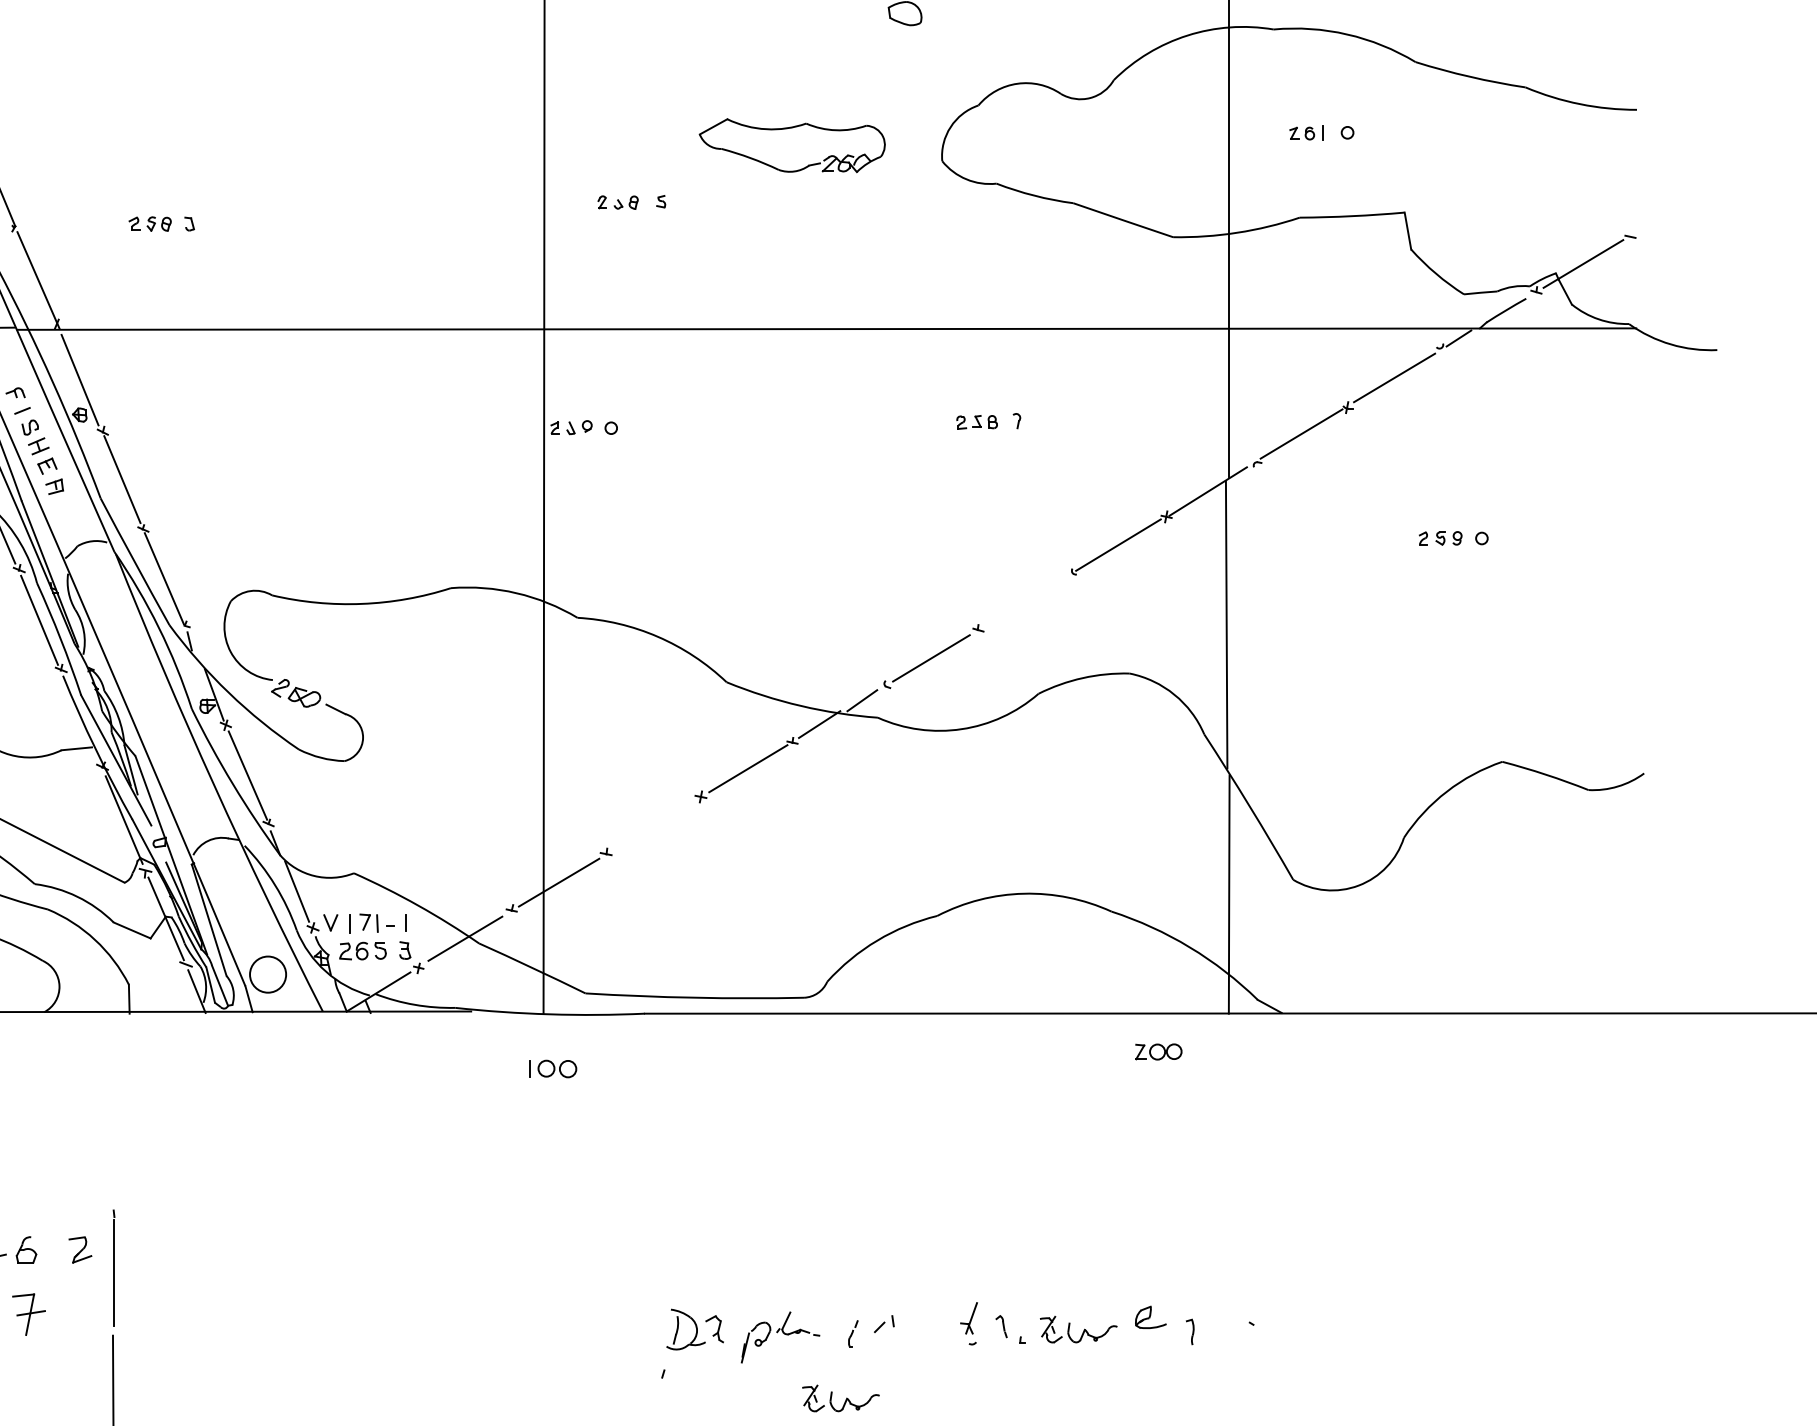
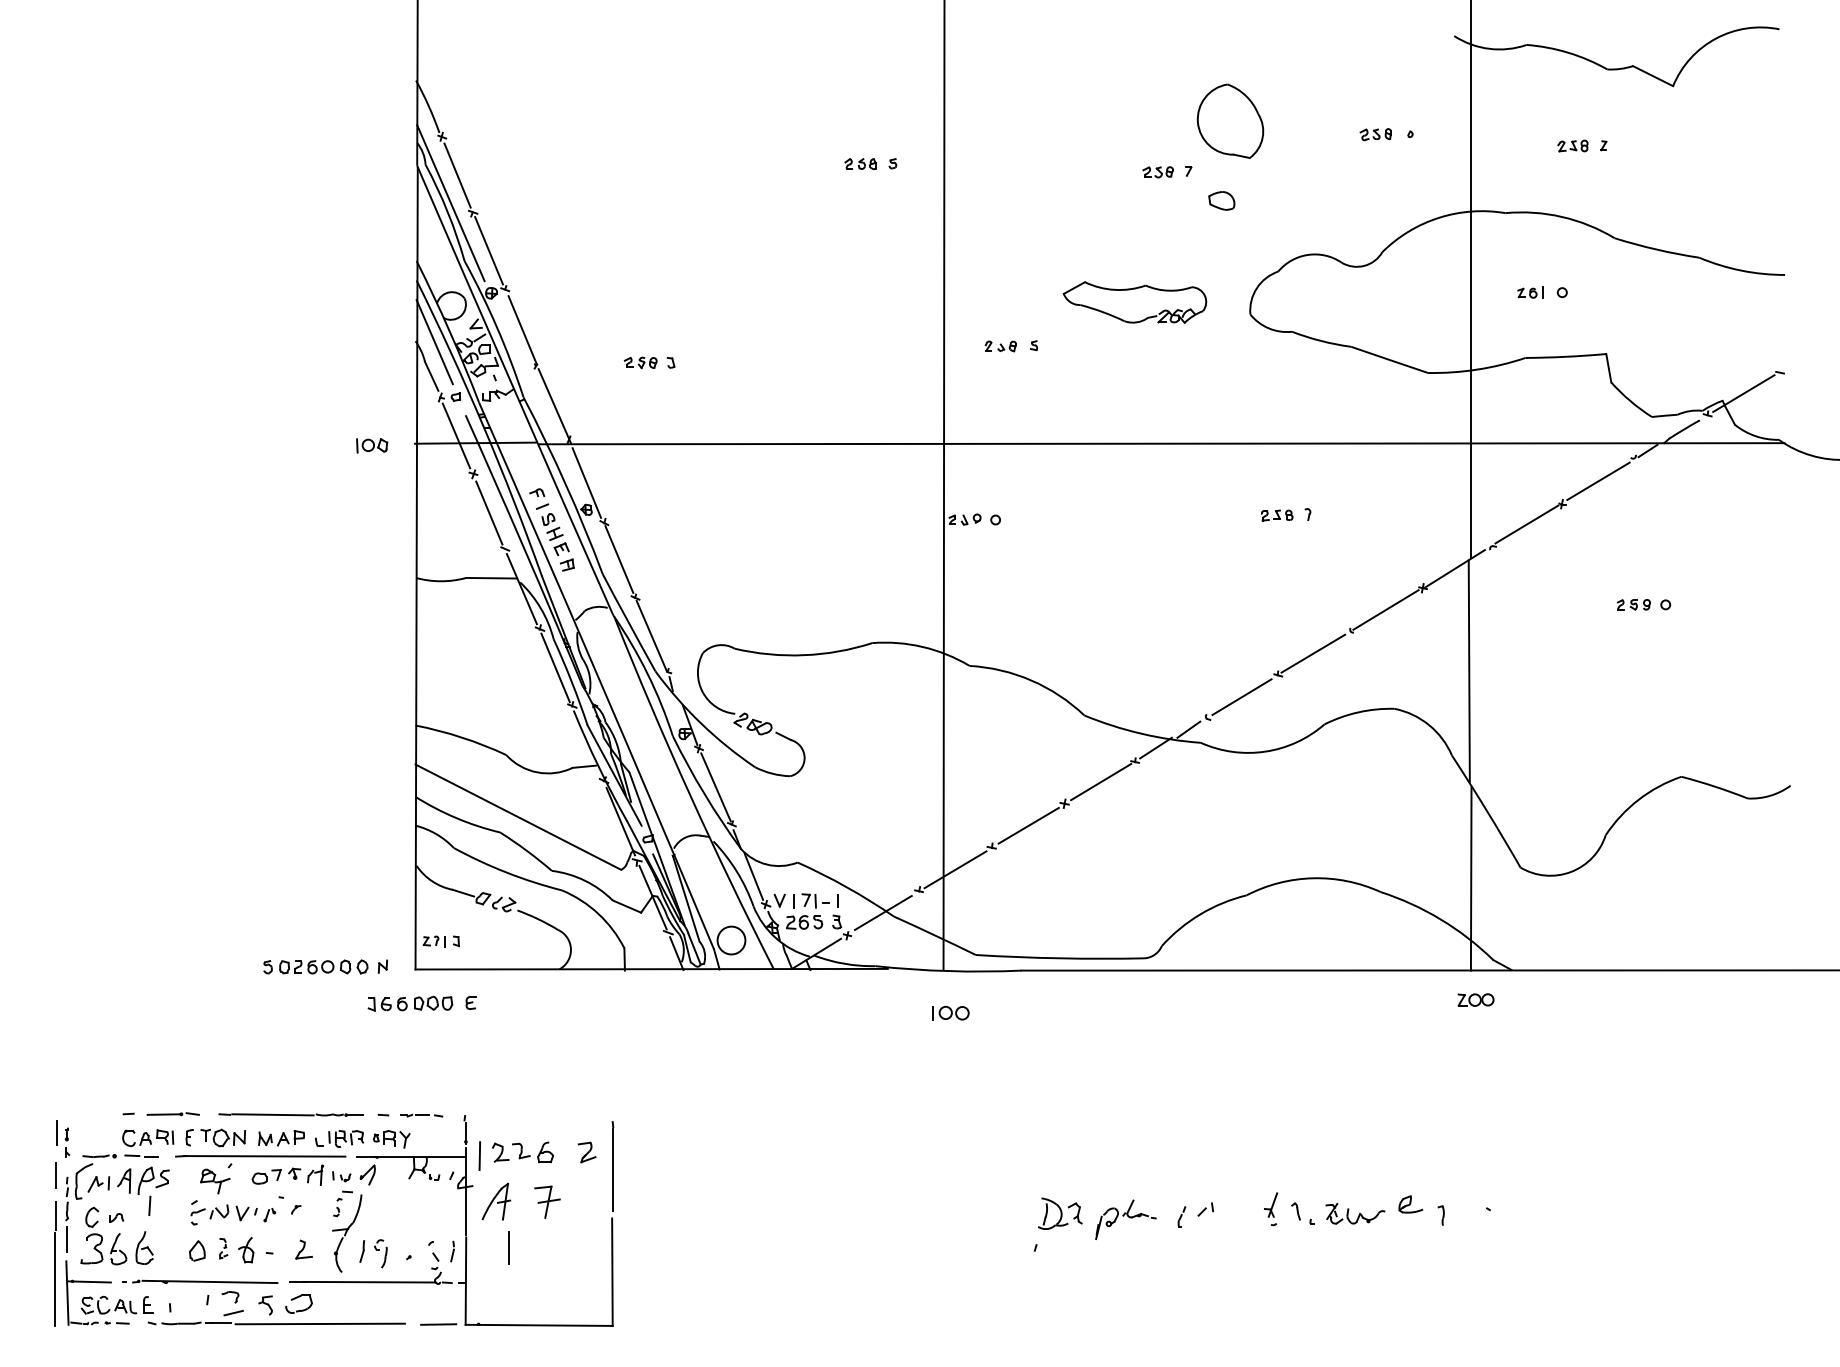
line: (1024, 601) -> (1313, 653), added
line: (653, 825) -> (1028, 825), added
part: (1158, 1051) -> (1475, 999), moved
part: (841, 1398) -> (1172, 1266), removed

